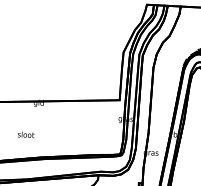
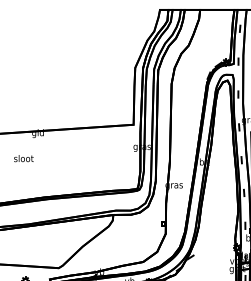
text: (25, 134) -> (23, 158), moved

